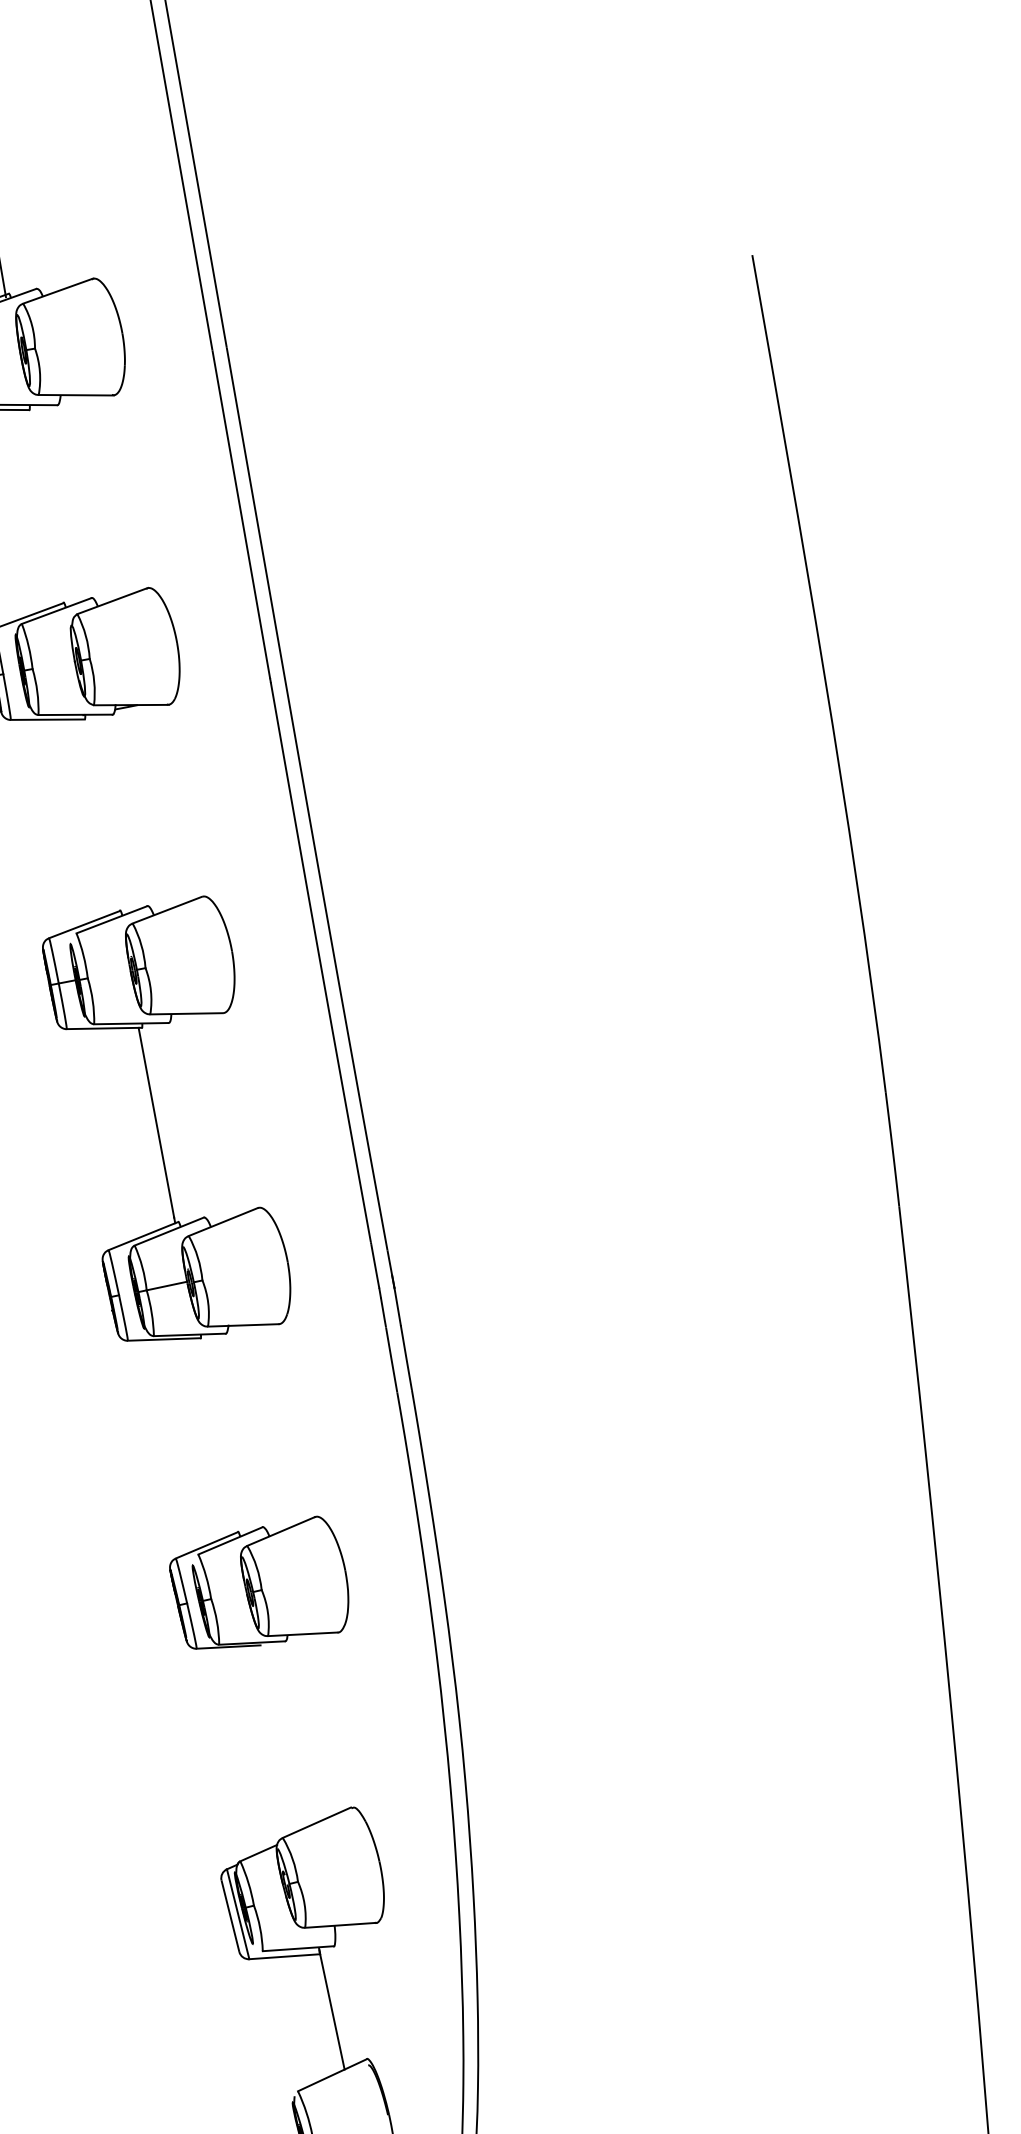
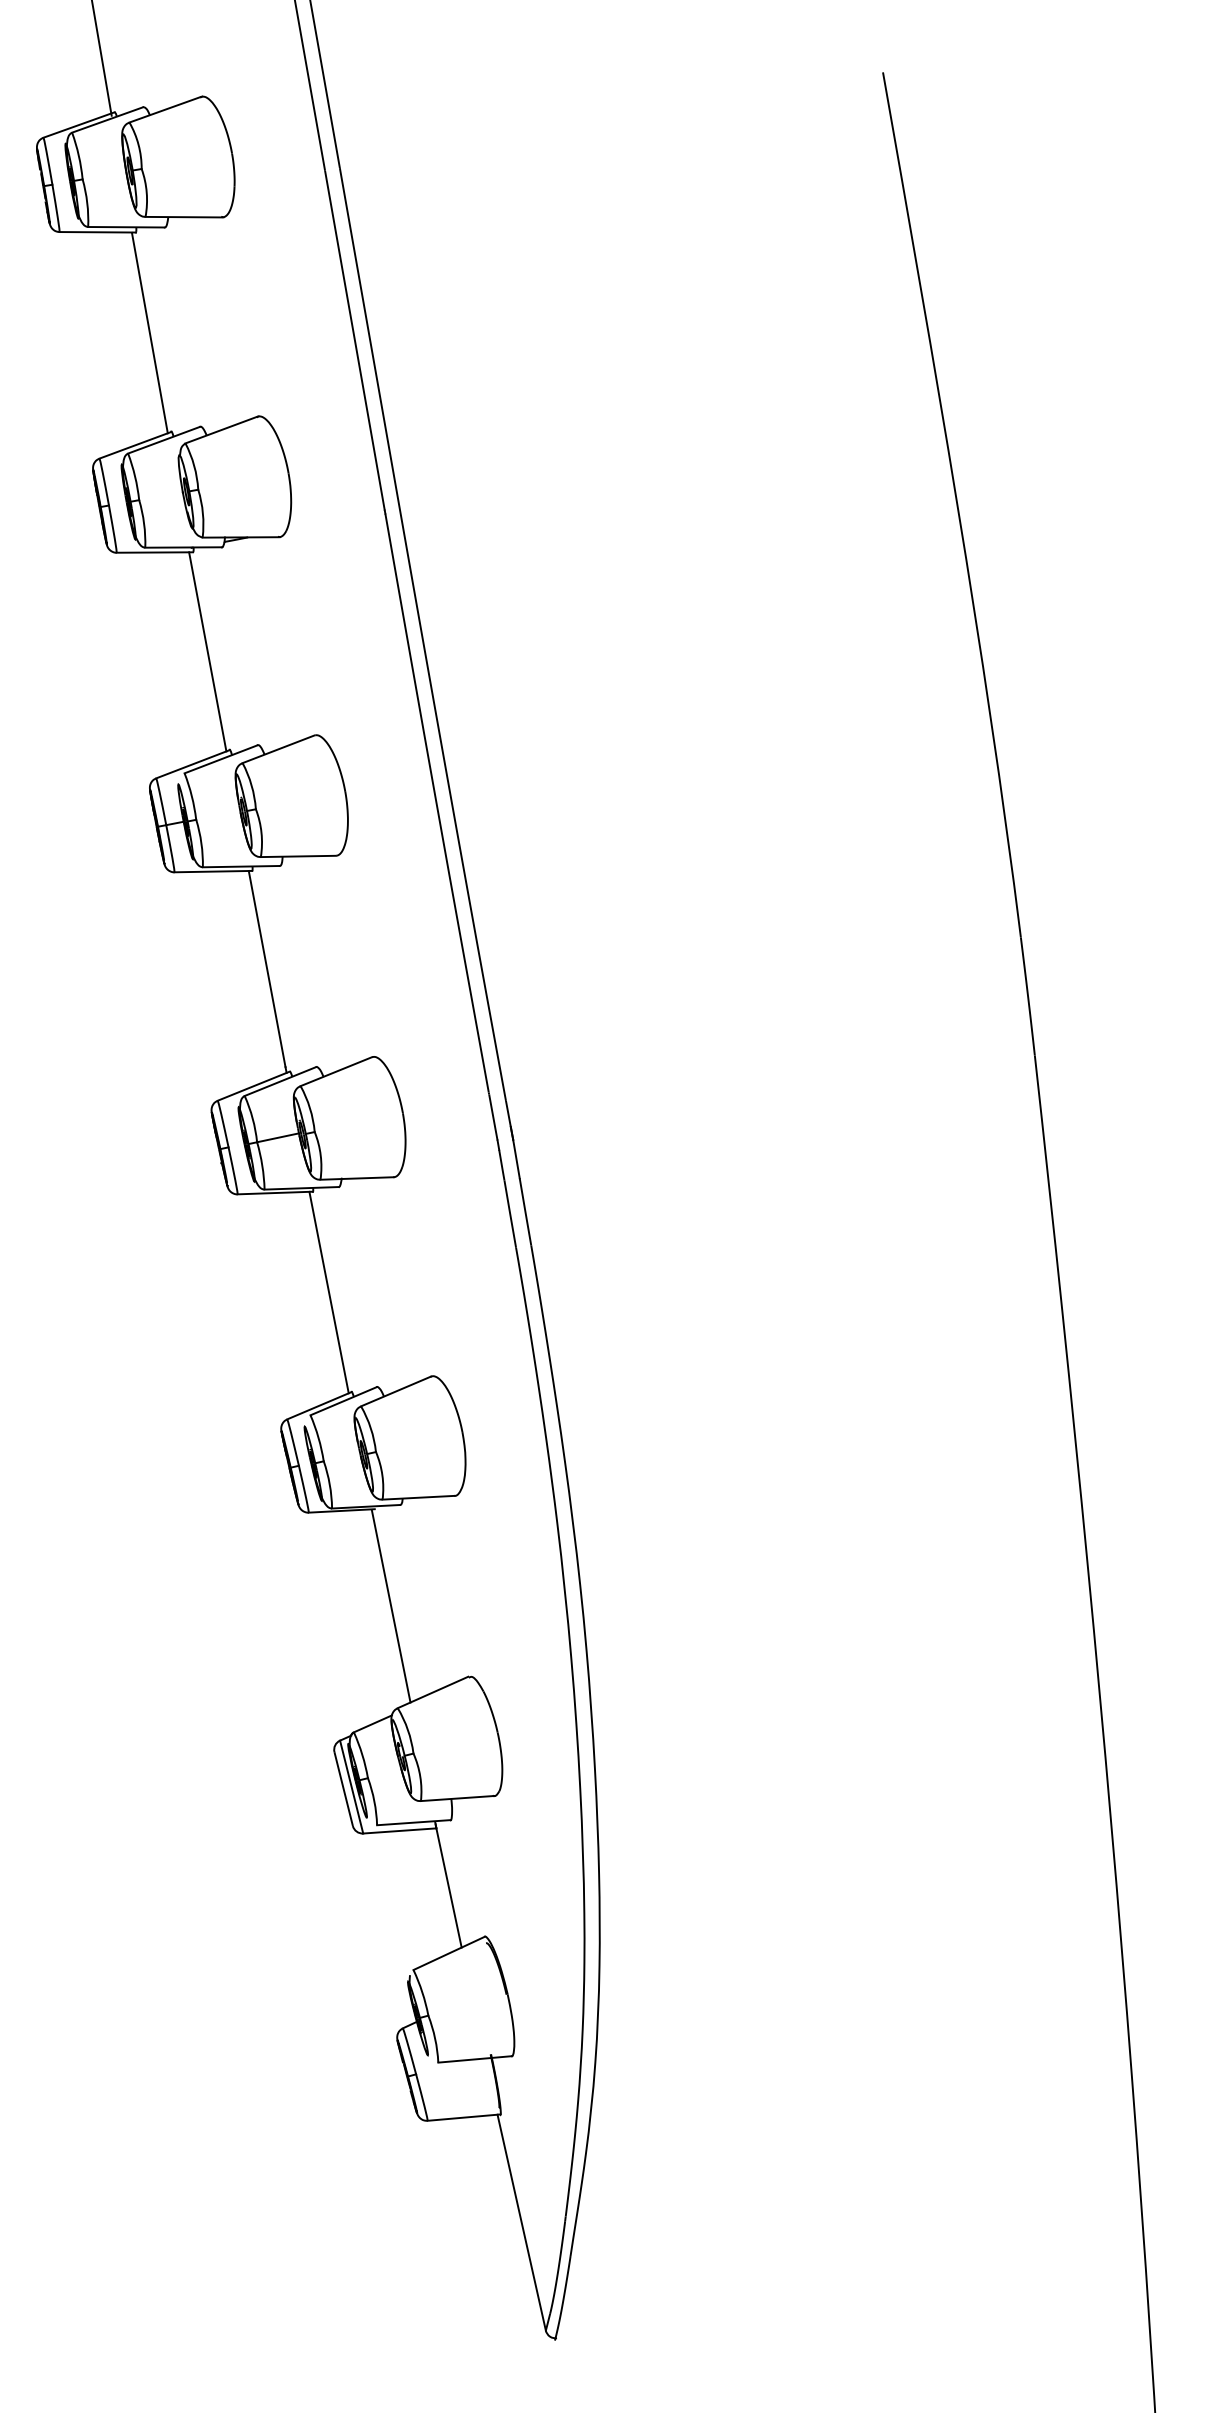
line: (42, 506) -> (149, 332), added
line: (98, 815) -> (207, 651), added
line: (215, 1435) -> (328, 1292), added
line: (275, 1739) -> (390, 1606), added

